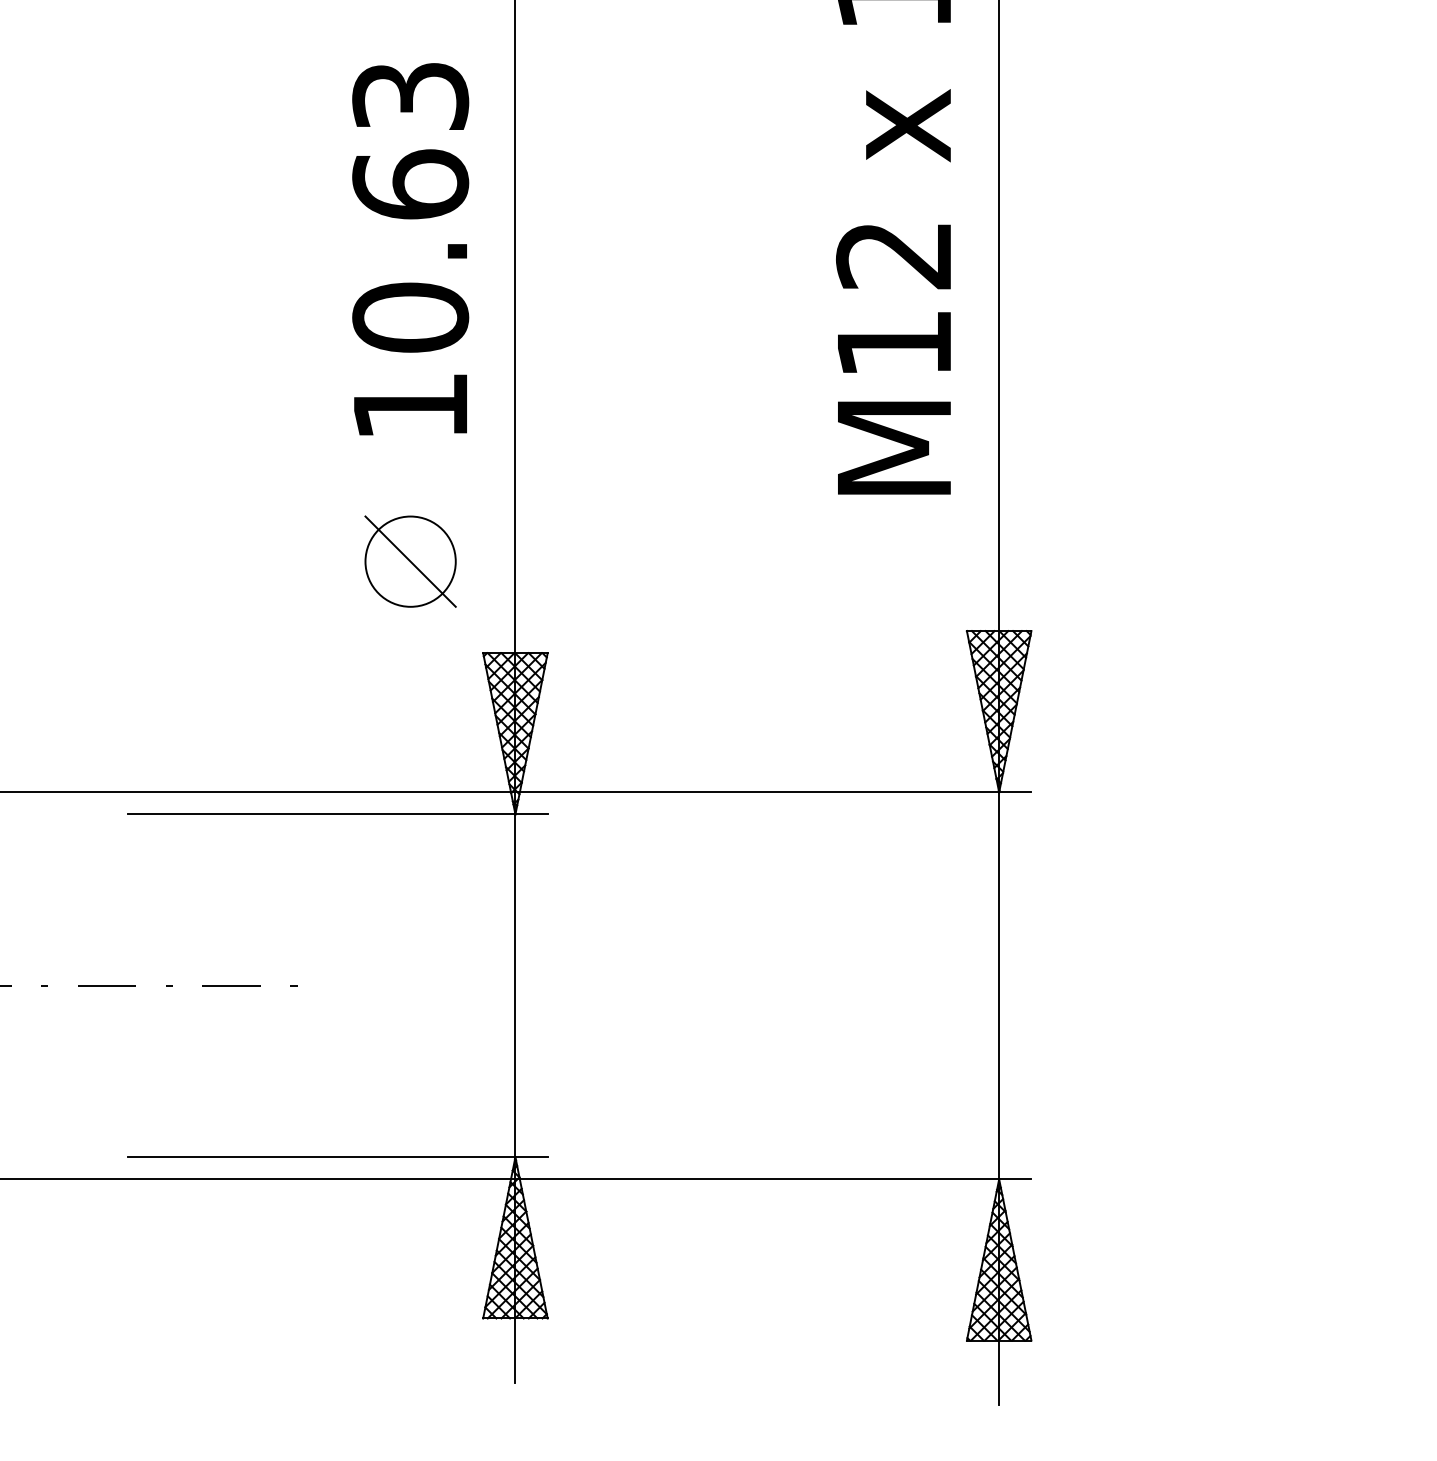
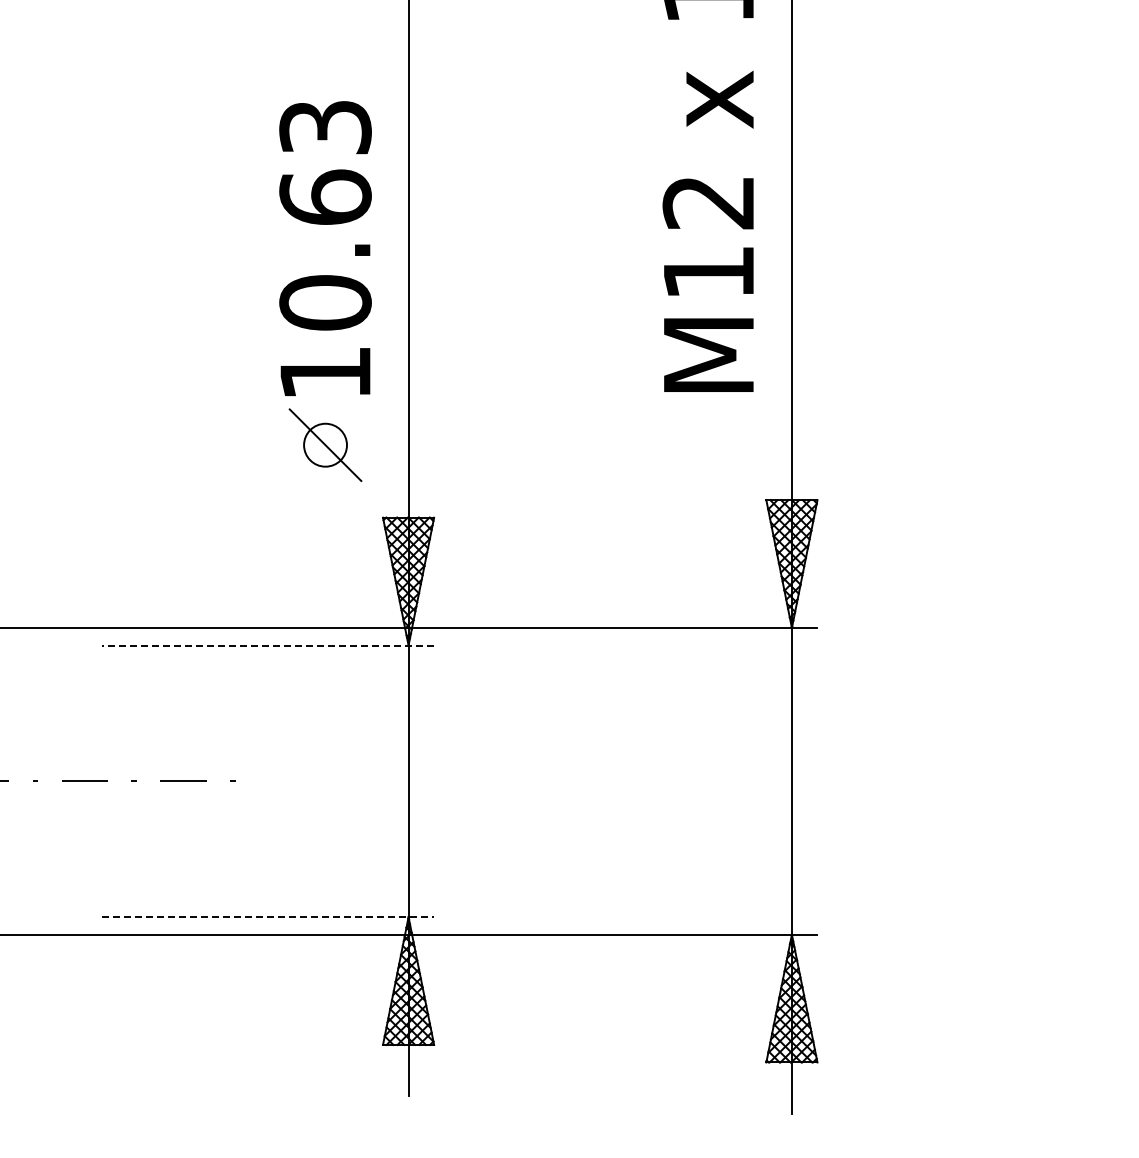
text: (410, 249) -> (325, 248), moved
circle: (410, 562) -> (325, 445), size x0.6
line: (337, 814) -> (267, 645), solid -> dashed
line: (338, 1157) -> (268, 917), solid -> dashed

